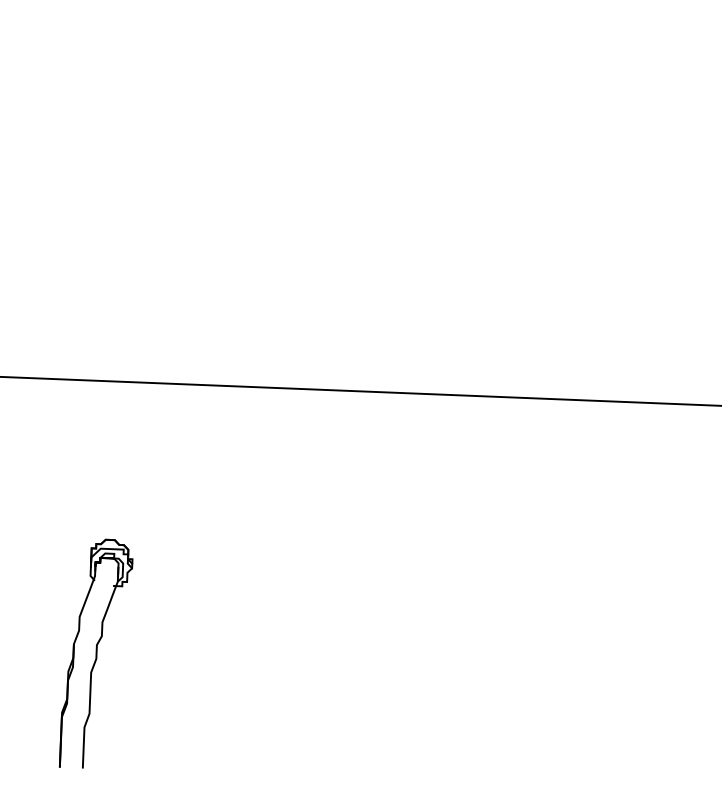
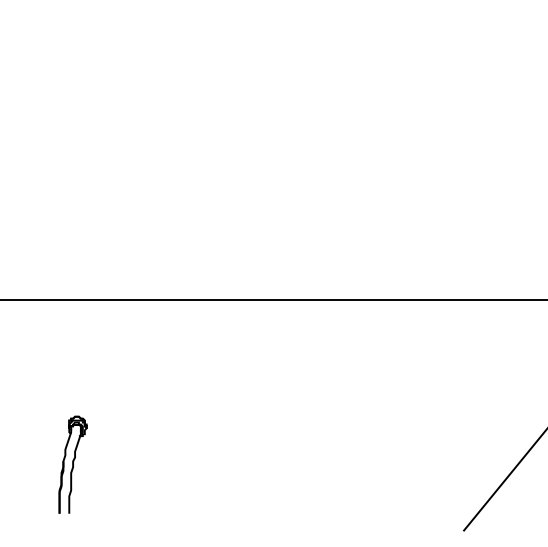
part: (95, 652) -> (72, 464), size x0.7

